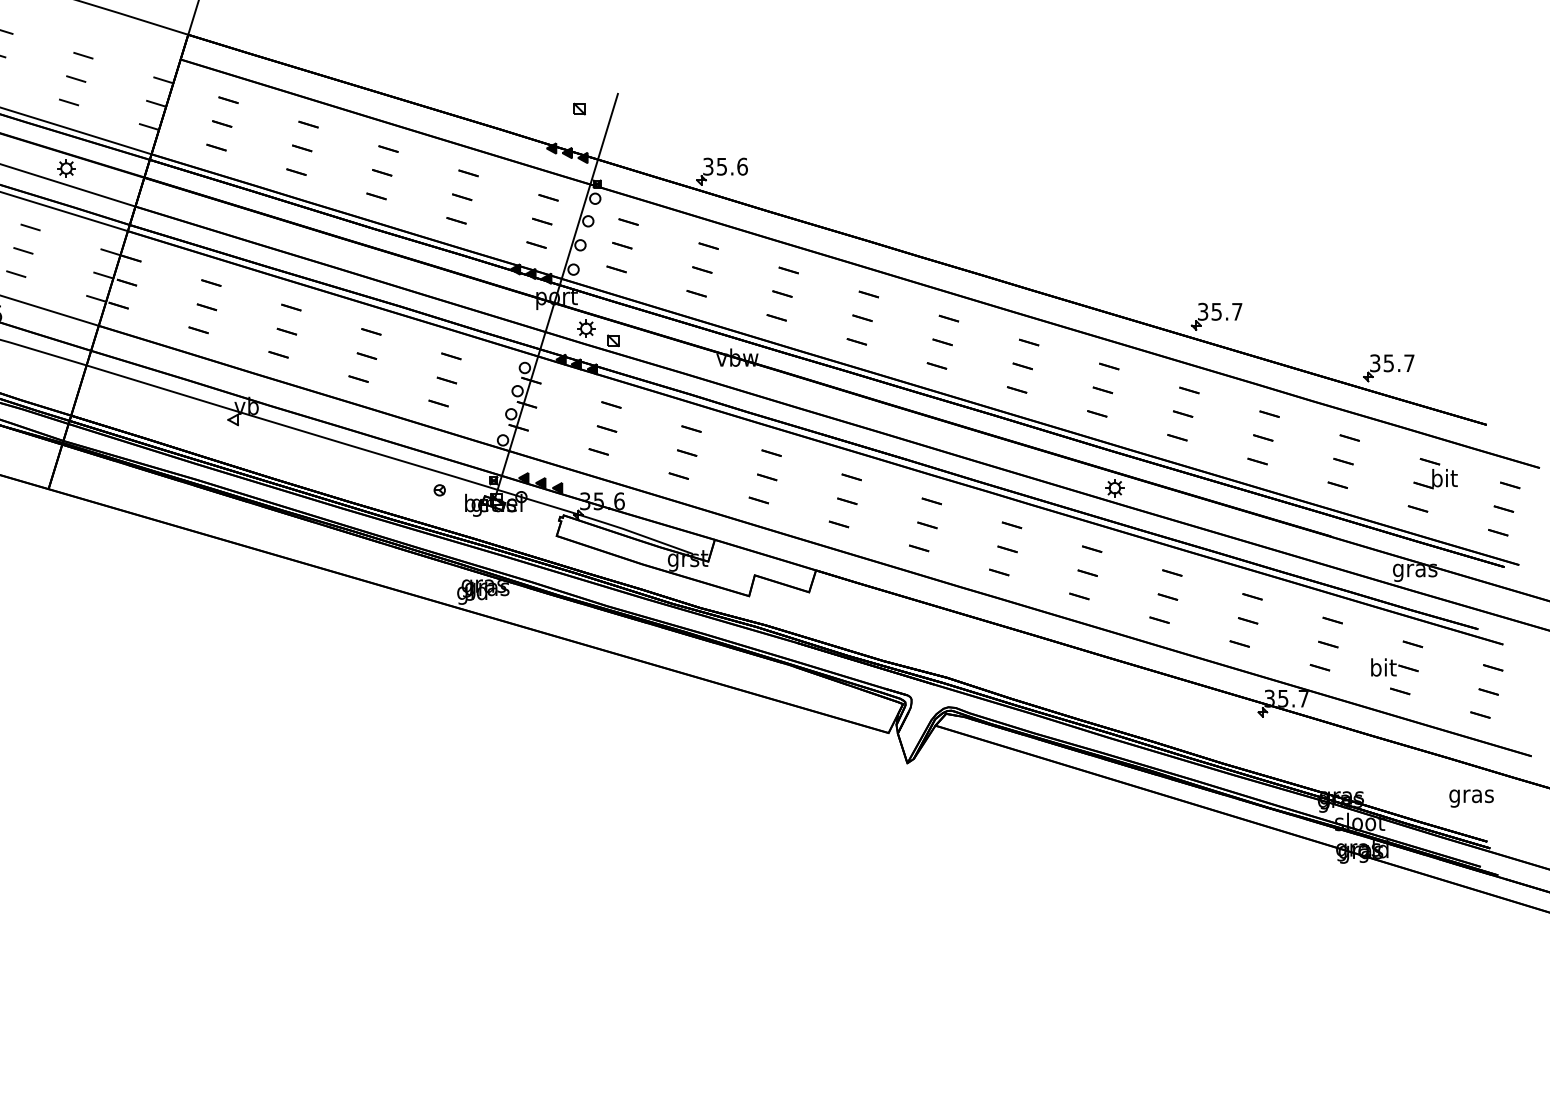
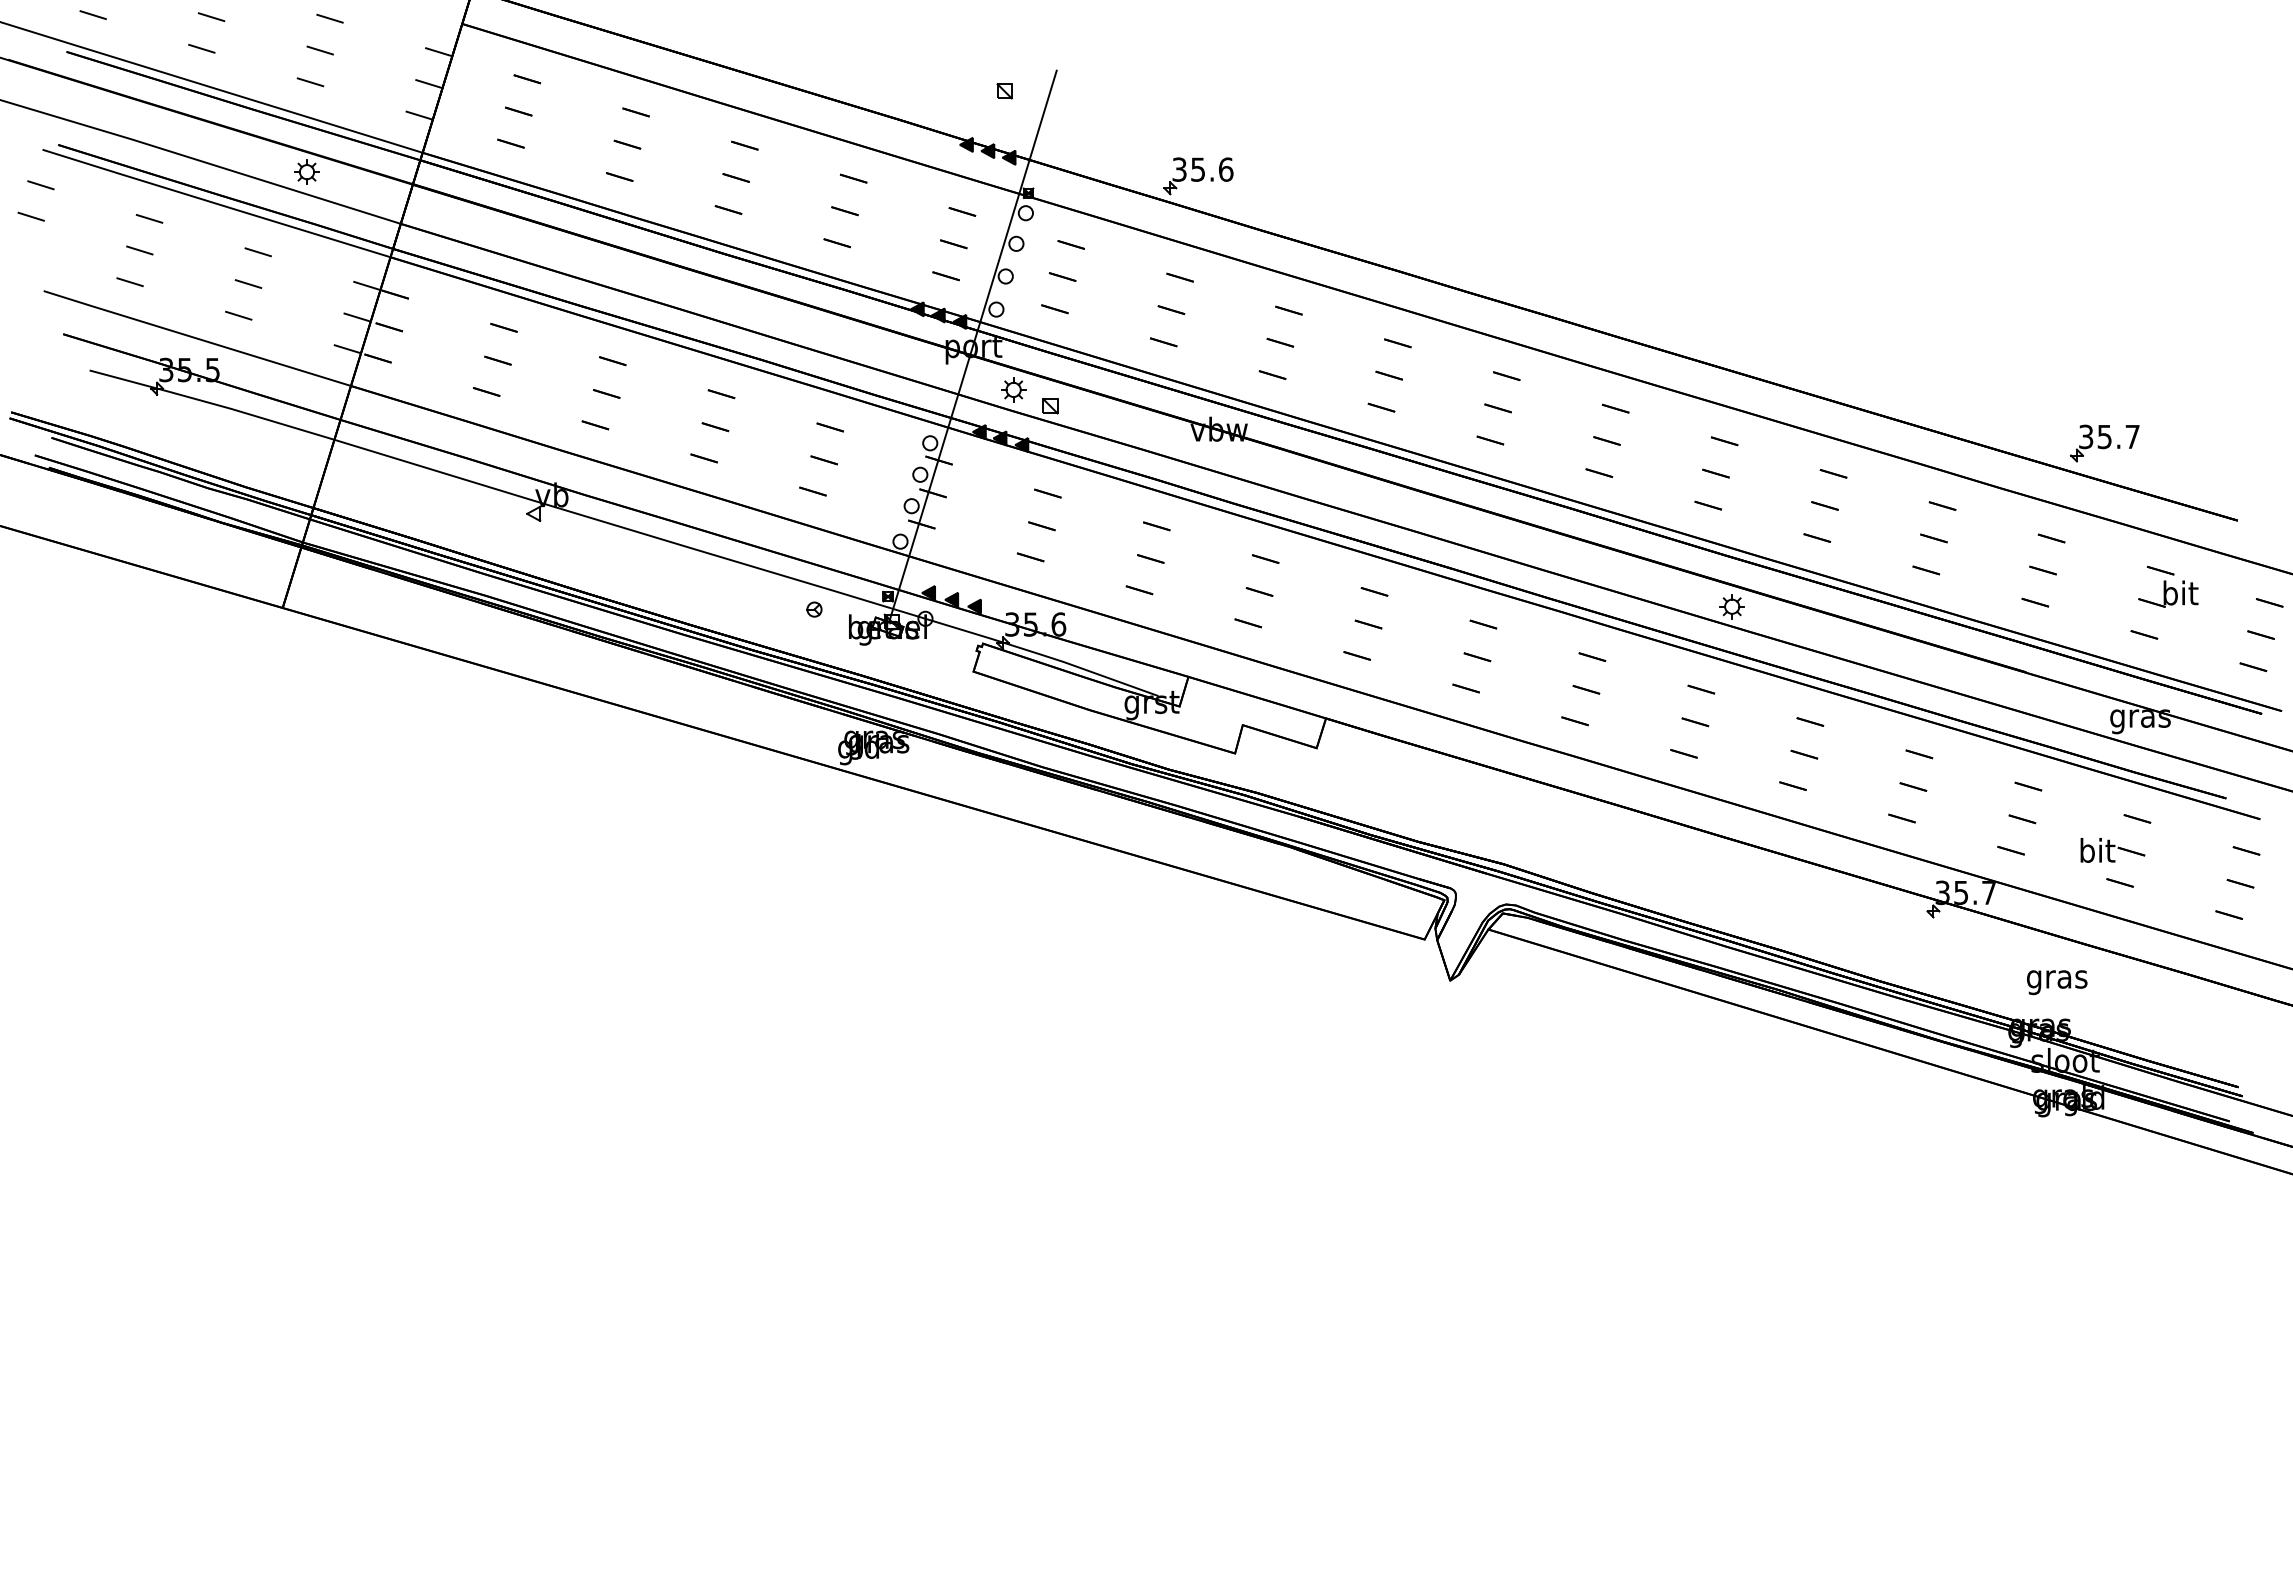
part: (1216, 316) -> (1870, 373), removed
text: (1471, 798) -> (2057, 982), moved

